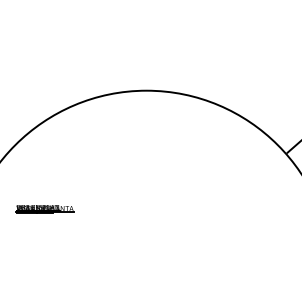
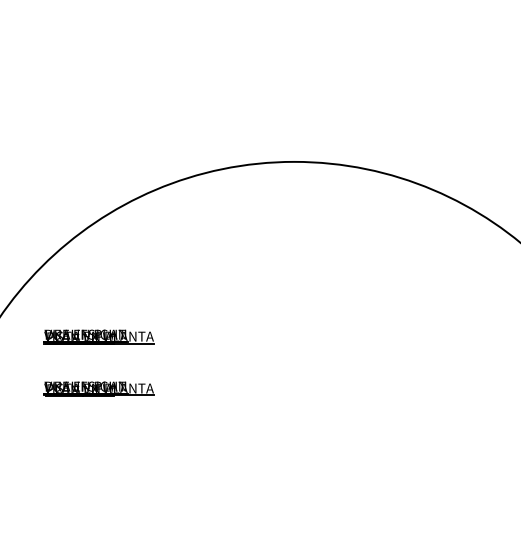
part: (44, 182) -> (98, 338), added

